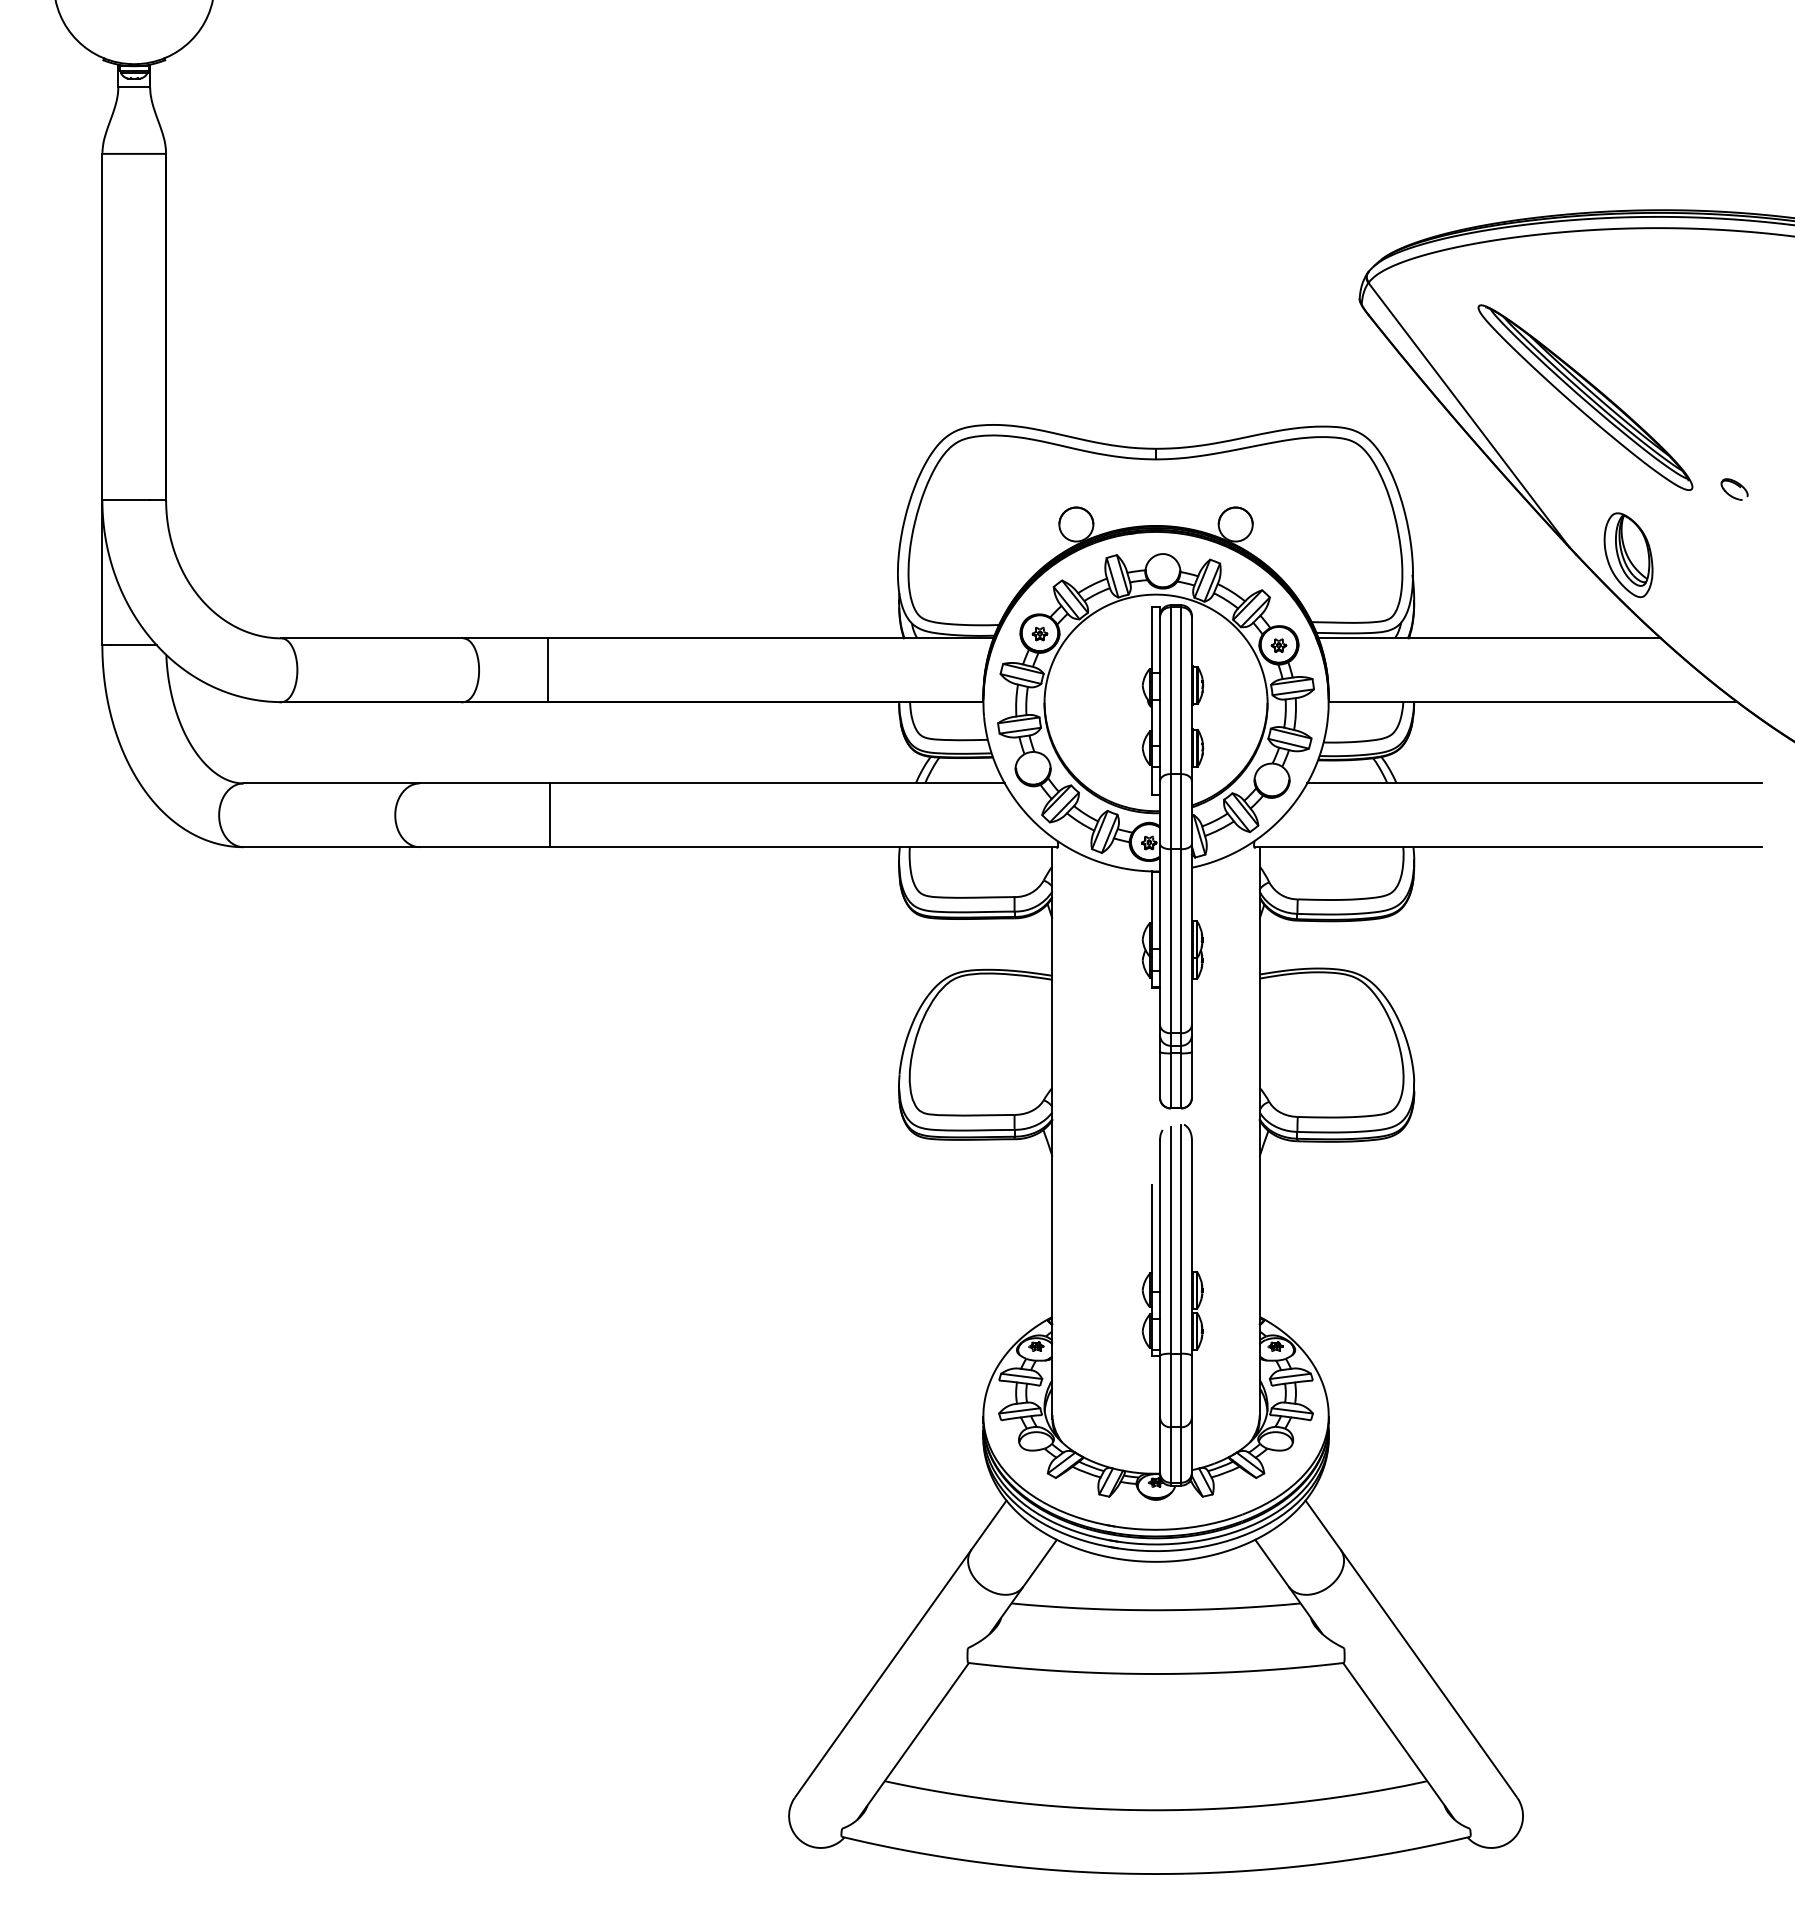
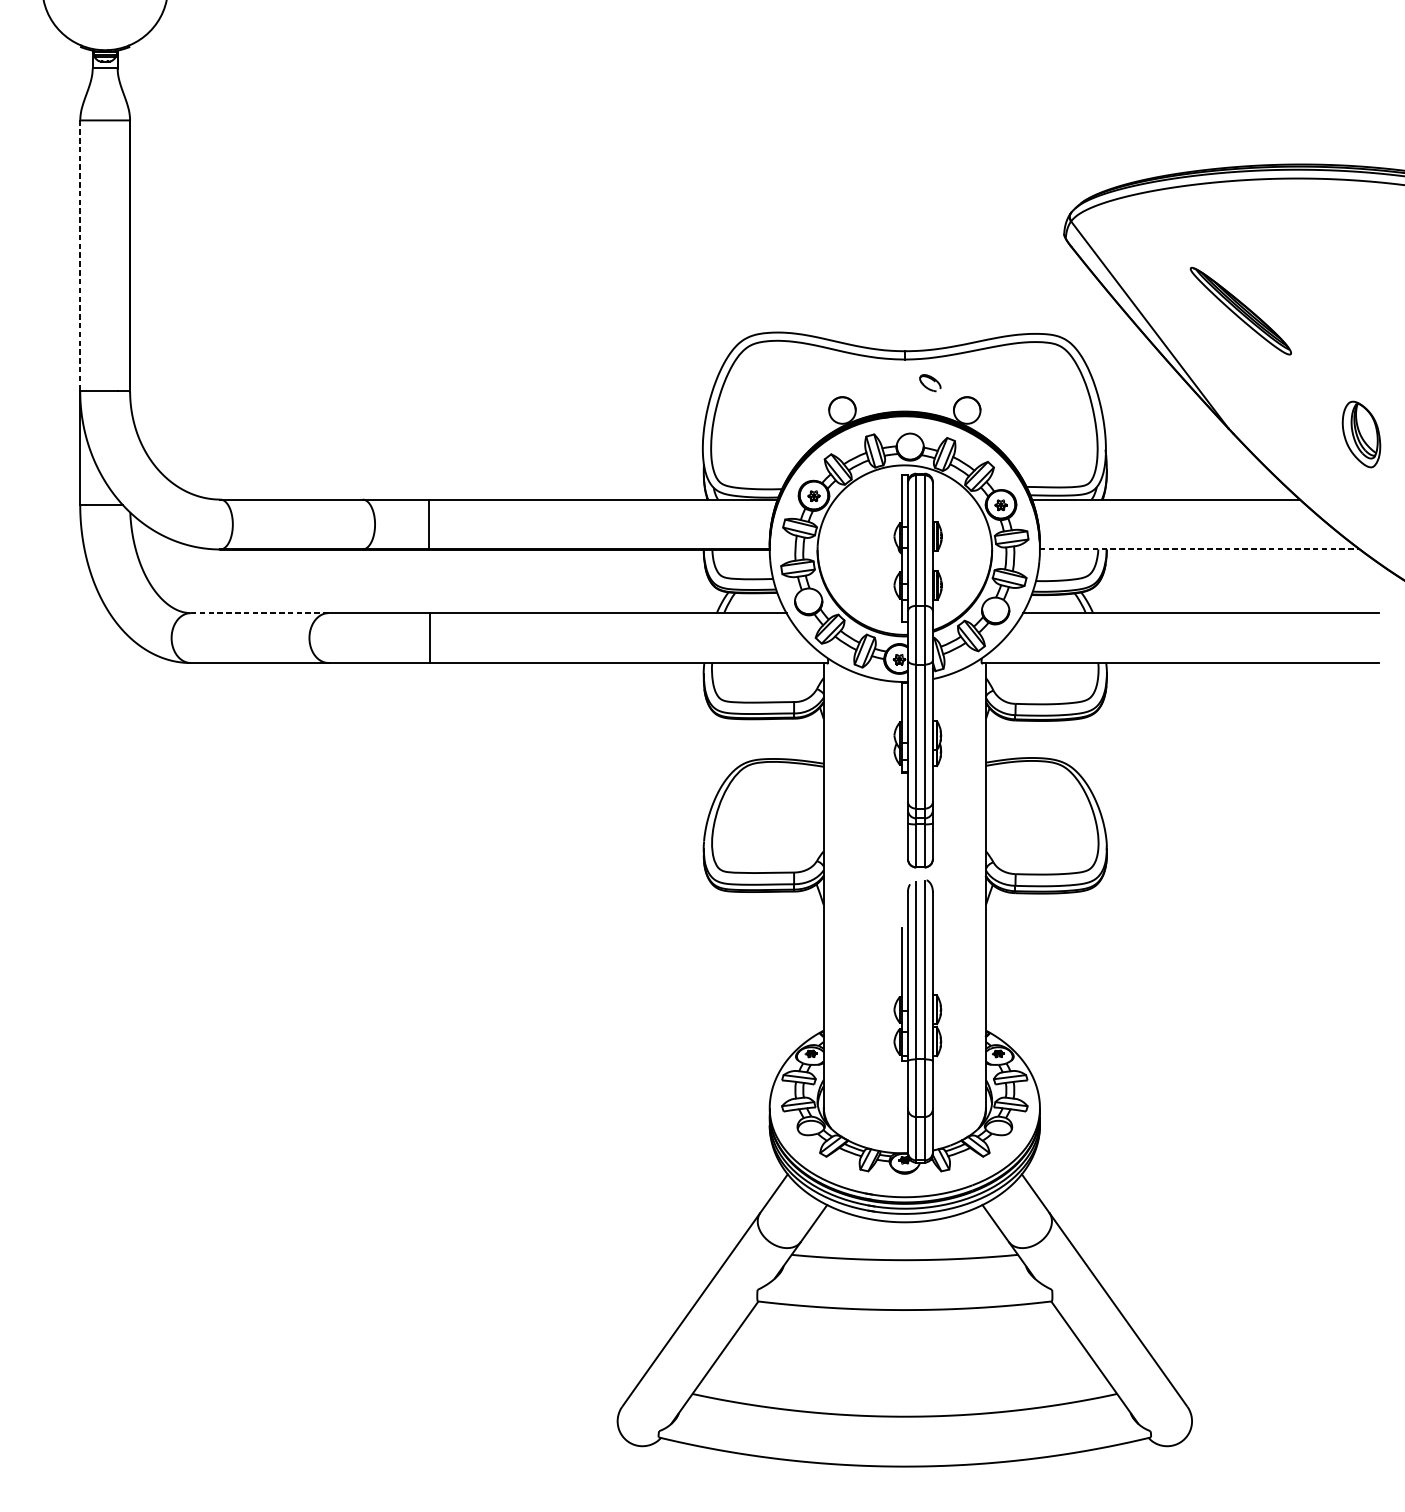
line: (102, 327) -> (80, 256), solid -> dashed
part: (1585, 397) -> (1240, 311), size x0.6
part: (1734, 489) -> (930, 383), moved
part: (1628, 555) -> (1361, 434), moved
line: (1533, 702) -> (1200, 549), solid -> dashed
line: (331, 783) -> (259, 613), solid -> dashed

